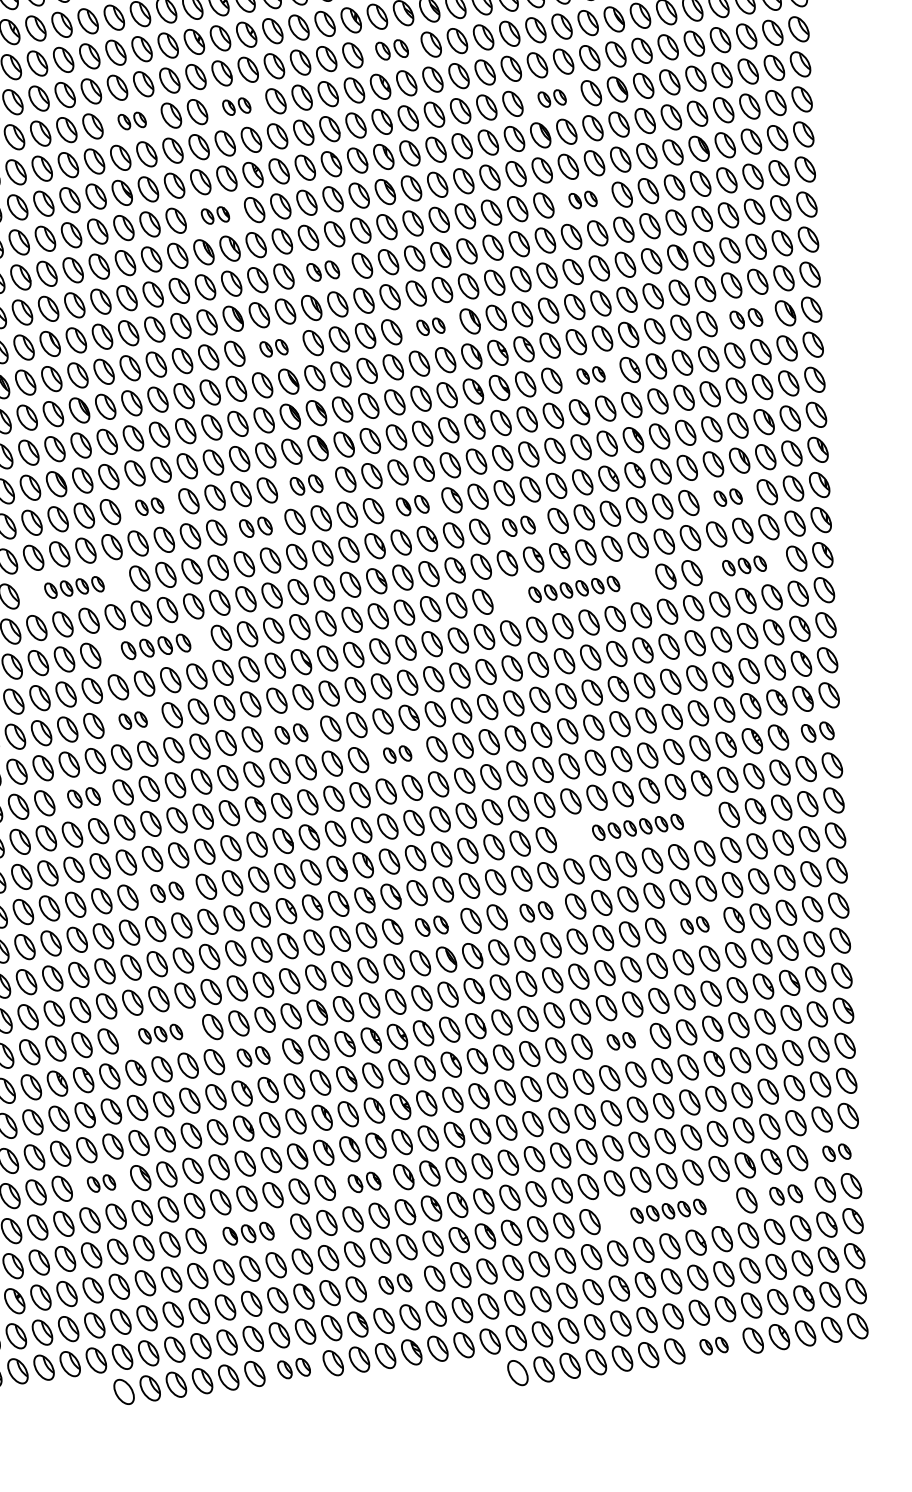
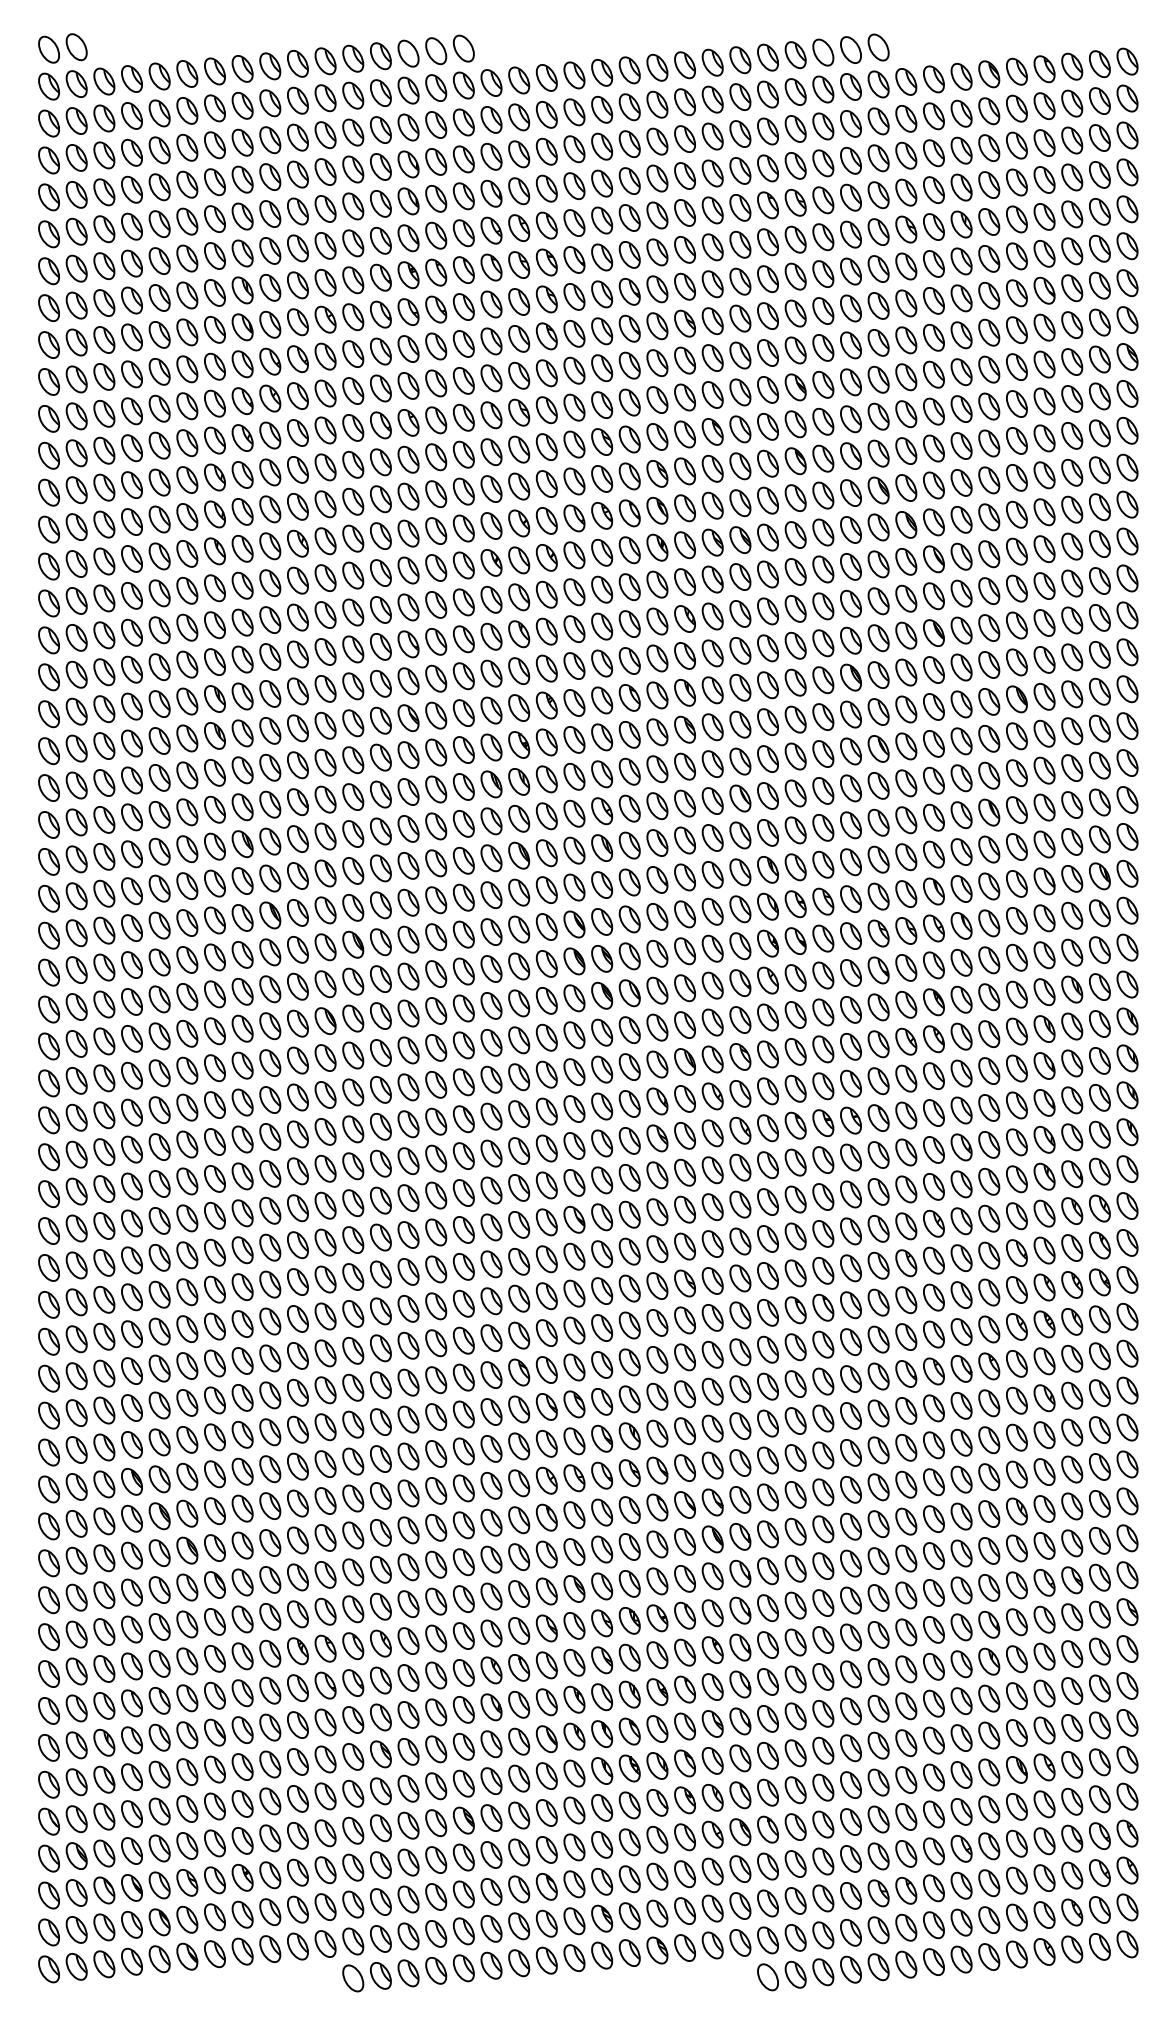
part: (391, 49) -> (698, 580), size x1.43
part: (551, 98) -> (864, 639), size x1.67
part: (236, 106) -> (532, 632), size x1.67
part: (132, 120) -> (422, 642), size x1.67
part: (583, 199) -> (892, 747), size x1.67
part: (215, 215) -> (505, 746), size x1.67
part: (322, 270) -> (615, 809), size x1.43
part: (746, 319) -> (1058, 880), size x1.43
part: (430, 326) -> (726, 873), size x1.67
part: (273, 348) -> (560, 888), size x1.67
part: (591, 375) -> (892, 932), size x1.67
part: (306, 484) -> (588, 1033), size x1.43
part: (727, 497) -> (1030, 1067), size x1.67
part: (412, 505) -> (698, 1060), size x1.43
part: (149, 506) -> (422, 1049), size x1.67
part: (255, 526) -> (532, 1075), size x1.43
part: (518, 526) -> (809, 1087), size x1.43
part: (744, 565) -> (1044, 1139), size x1.67
part: (74, 587) -> (339, 1130), size x1.67
part: (574, 589) -> (864, 1156), size x1.67
part: (156, 646) -> (422, 1196), size x1.43
part: (132, 720) -> (394, 1273), size x1.67
part: (817, 731) -> (1113, 1317), size x1.43
part: (291, 733) -> (560, 1294), size x1.43
part: (397, 754) -> (670, 1321), size x1.67
part: (84, 797) -> (339, 1351), size x1.43
part: (638, 827) -> (920, 1409), size x1.67
part: (167, 892) -> (422, 1455), size x1.43
part: (536, 911) -> (809, 1493), size x1.43
part: (695, 925) -> (975, 1515), size x1.67
part: (431, 926) -> (698, 1503), size x1.43
part: (160, 1033) -> (408, 1603), size x1.67
part: (621, 1041) -> (892, 1633), size x1.67
part: (253, 1056) -> (505, 1632), size x1.43
part: (836, 1152) -> (1113, 1760), size x1.67
part: (364, 1182) -> (615, 1769), size x1.43
part: (101, 1183) -> (339, 1758), size x1.67
part: (786, 1194) -> (1058, 1802), size x1.43
part: (668, 1211) -> (933, 1814), size x1.67
part: (248, 1233) -> (491, 1817), size x1.43
part: (395, 1283) -> (643, 1877), size x1.43
part: (714, 1346) -> (975, 1958), size x1.67
part: (293, 1368) -> (532, 1961), size x1.43

